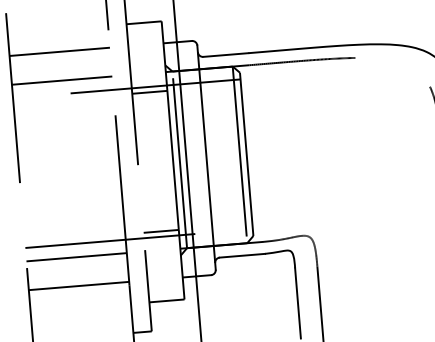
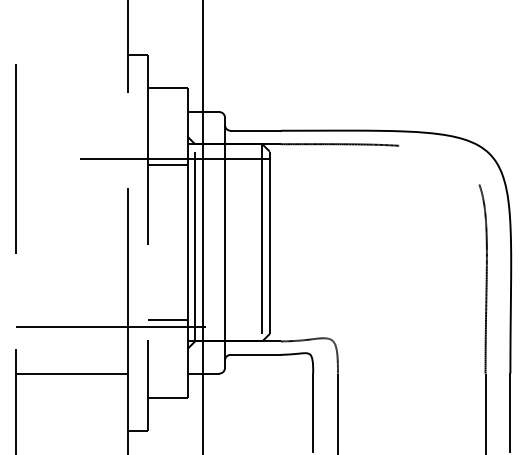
line: (59, 52) -> (71, 112), removed
line: (61, 80) -> (71, 144), removed
line: (76, 257) -> (71, 341), removed

